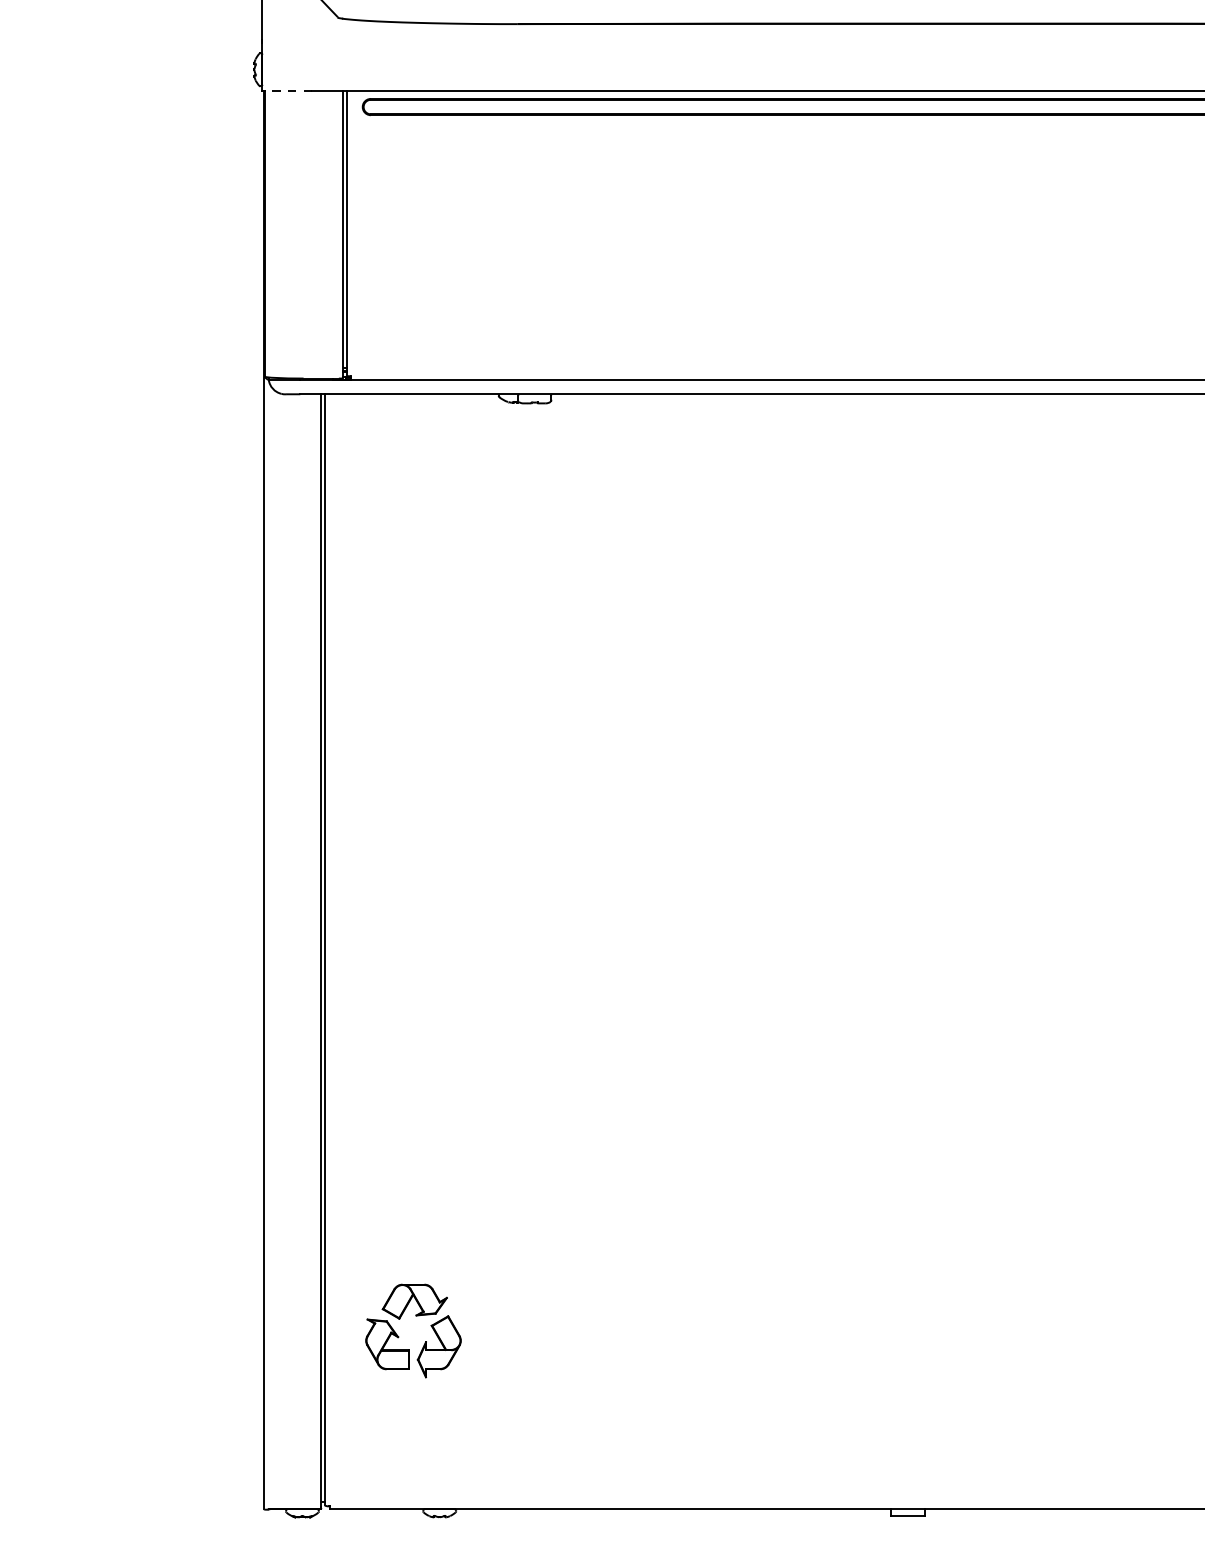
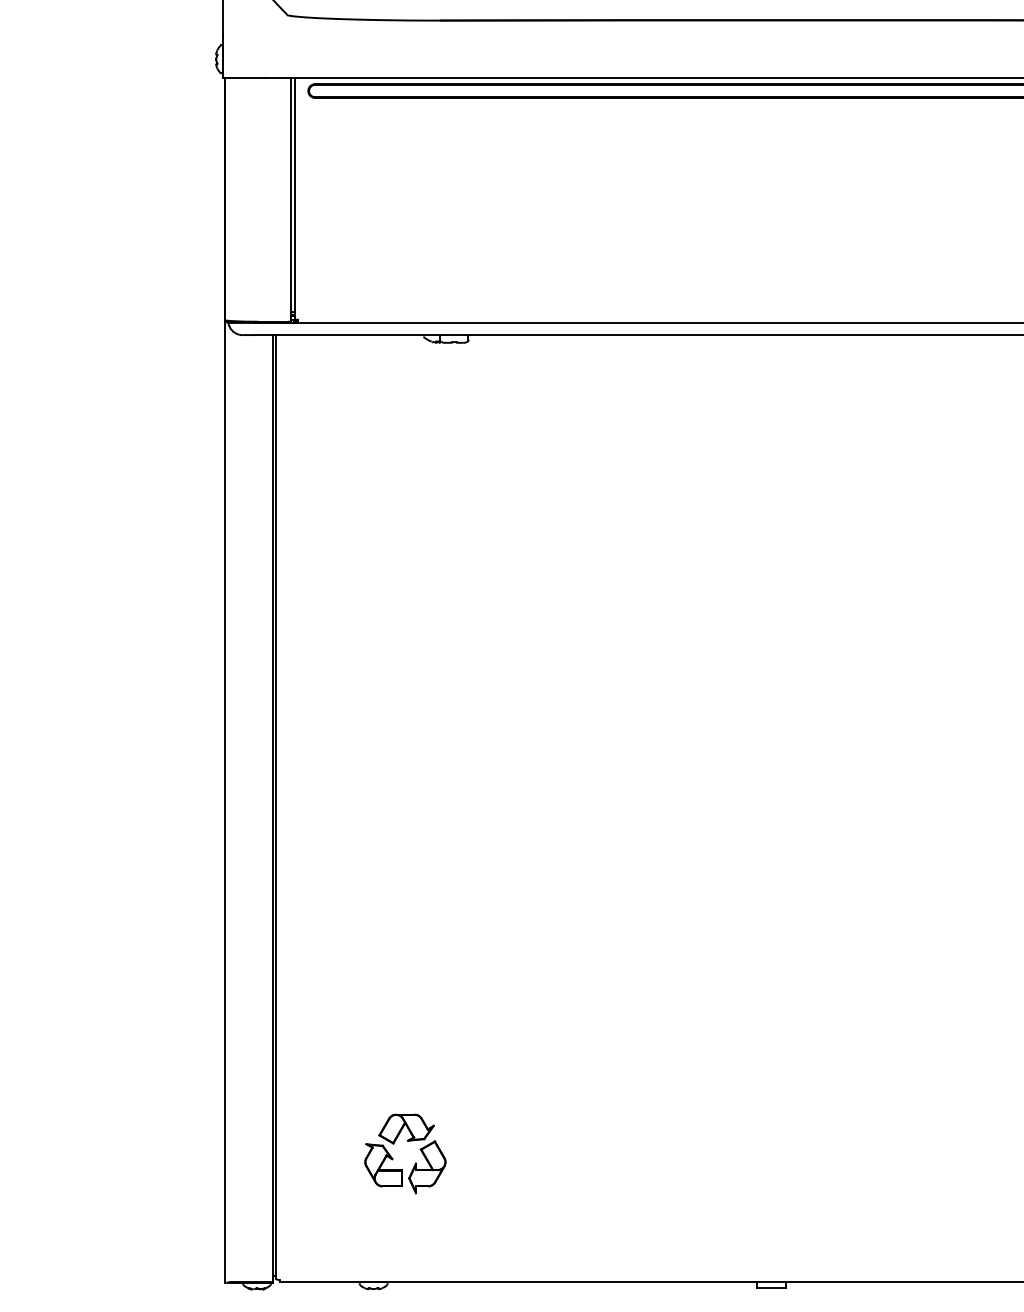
line: (286, 91) -> (243, 77), dashed -> solid
part: (415, 1316) -> (407, 1141), moved

